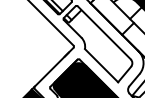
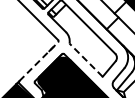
line: (101, 65) -> (86, 60), solid -> dashed
line: (54, 66) -> (39, 61), solid -> dashed

